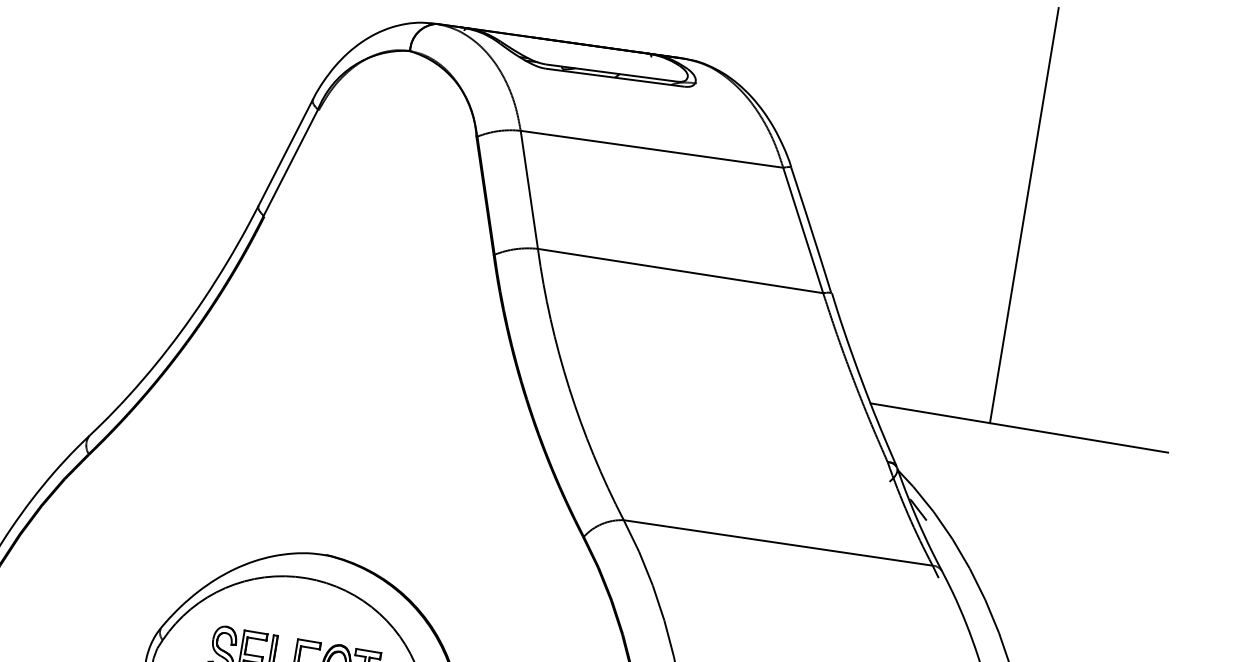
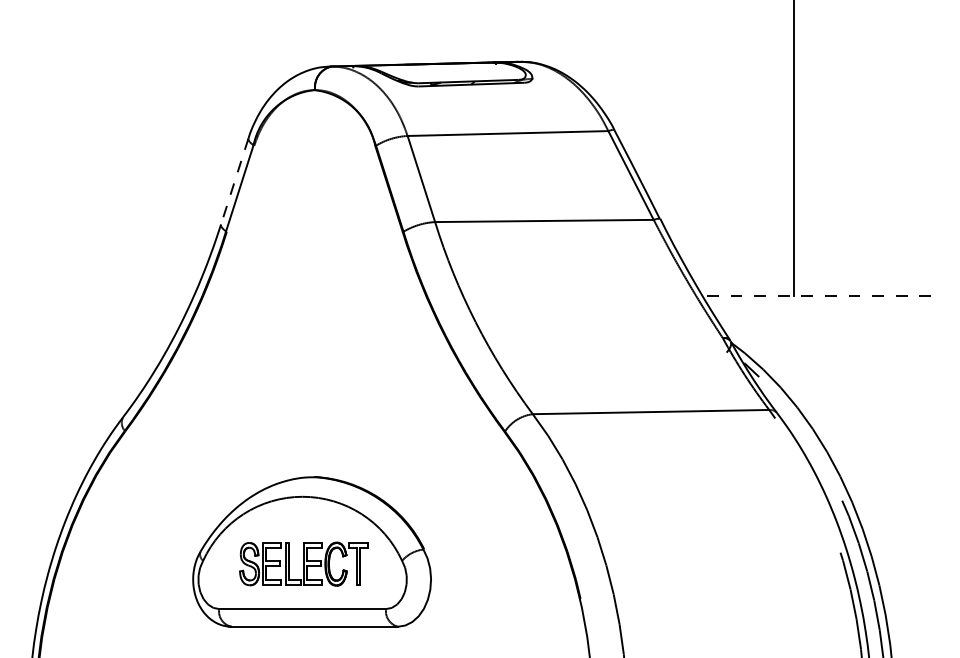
line: (285, 154) -> (234, 182), solid -> dashed
line: (1018, 428) -> (816, 296), solid -> dashed

